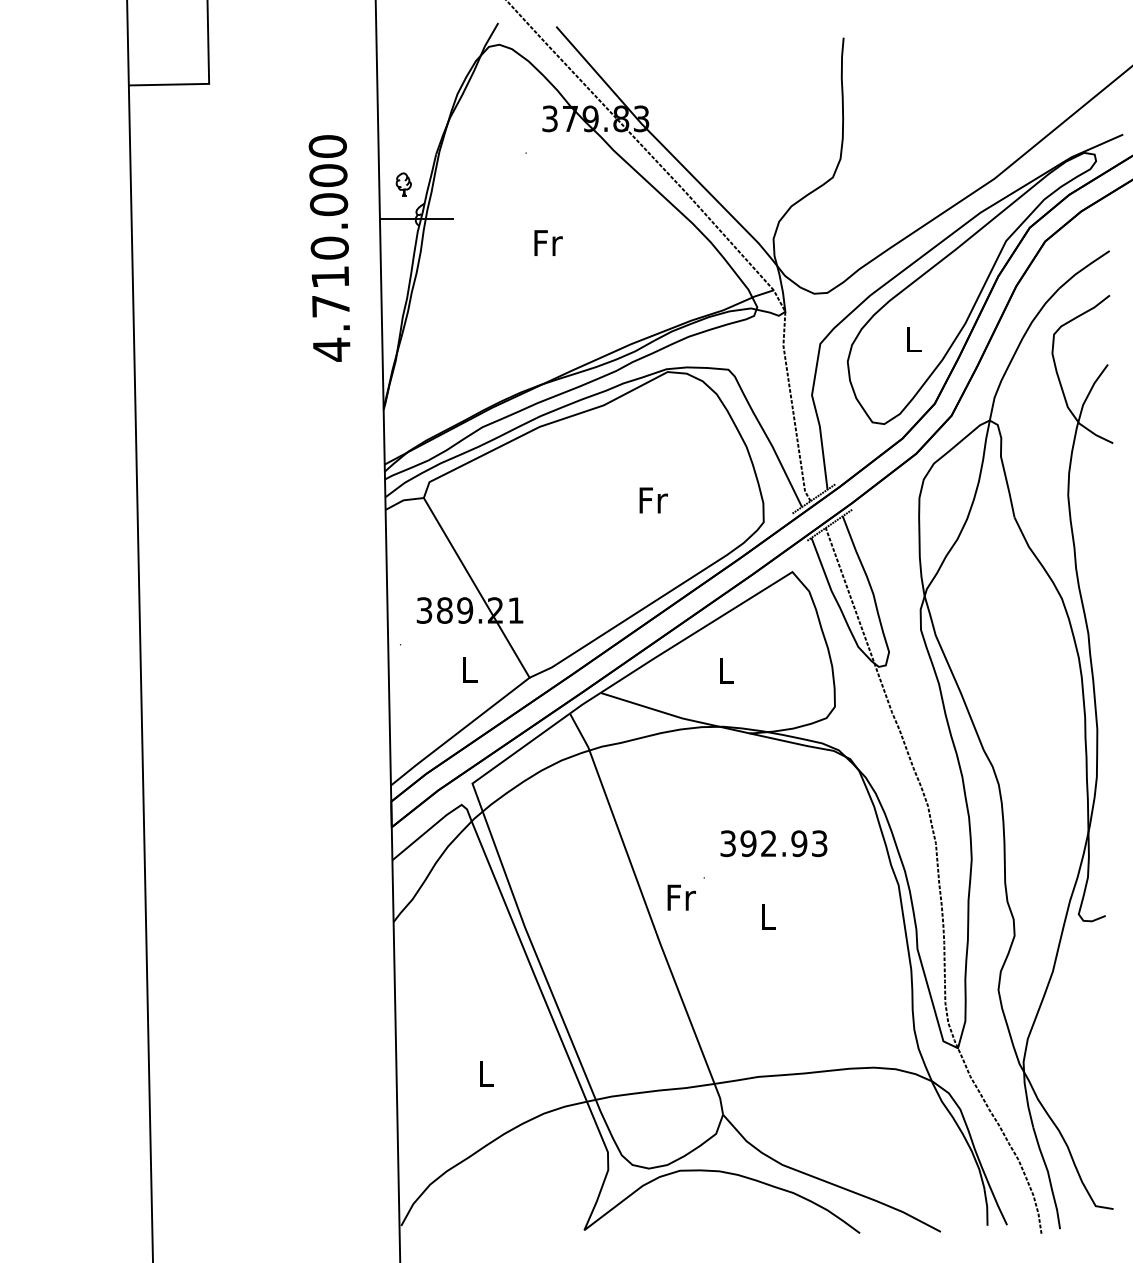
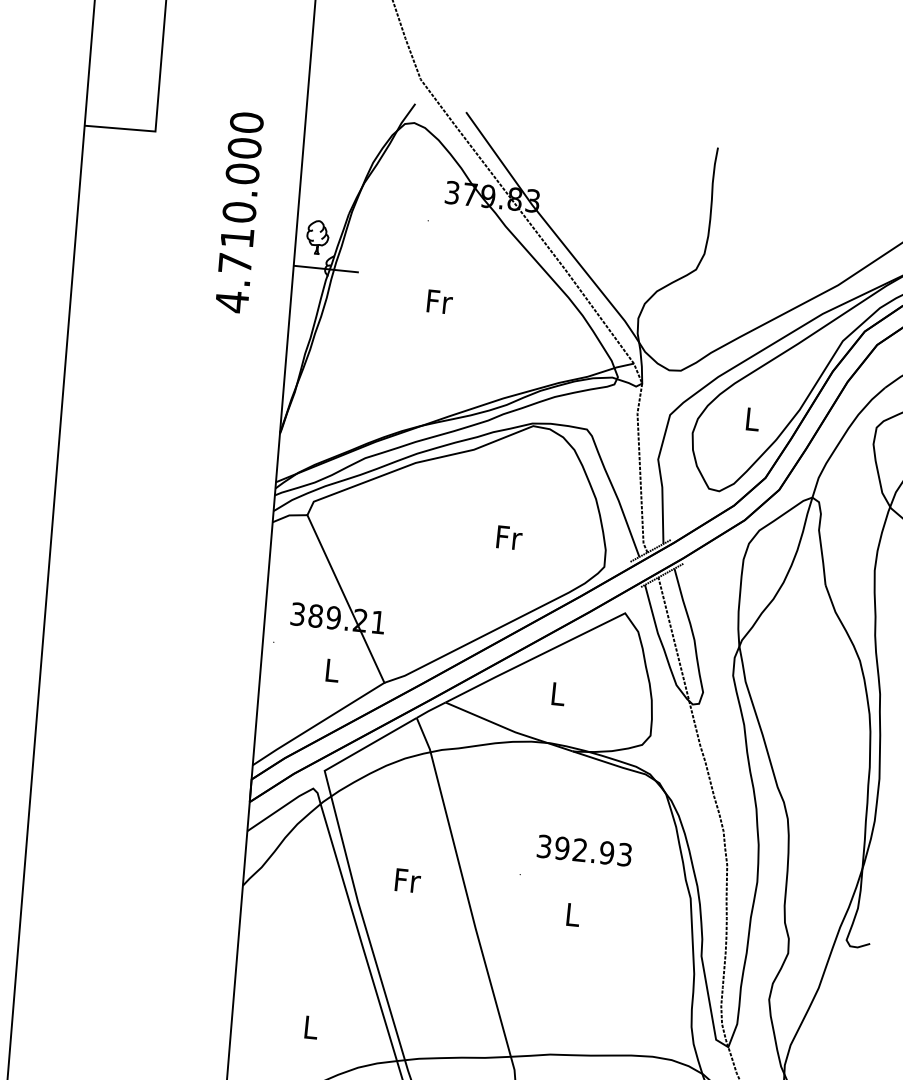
part: (403, 184) -> (317, 237), size x1.67
text: (329, 248) -> (239, 212), moved
text: (681, 897) -> (407, 880), moved

